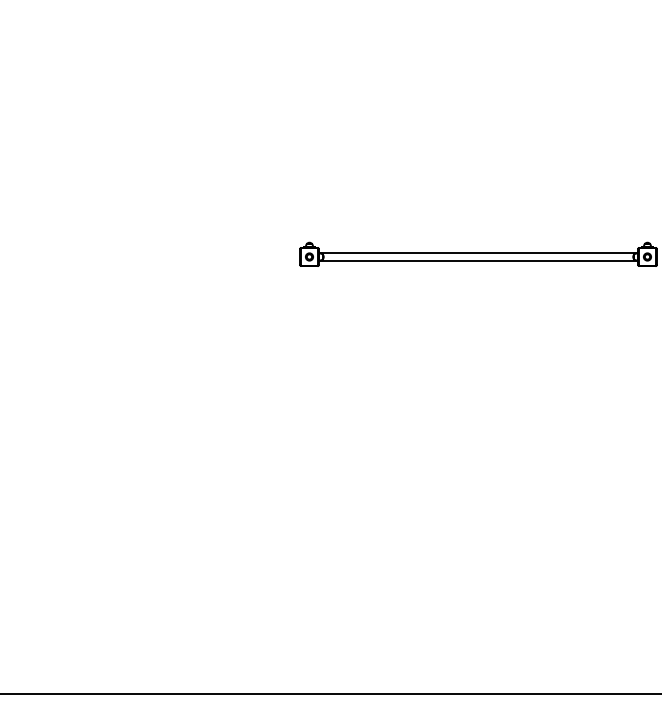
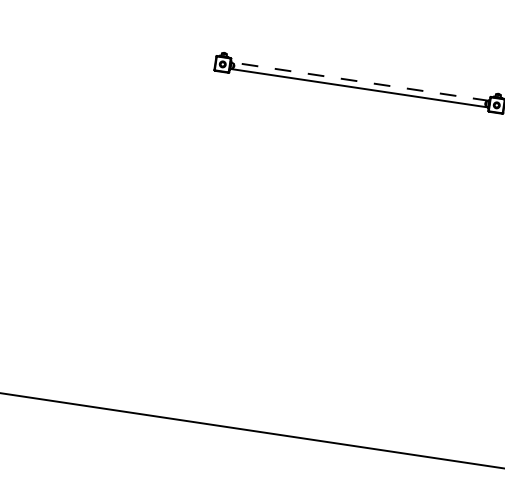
line: (478, 252) -> (360, 81), solid -> dashed

